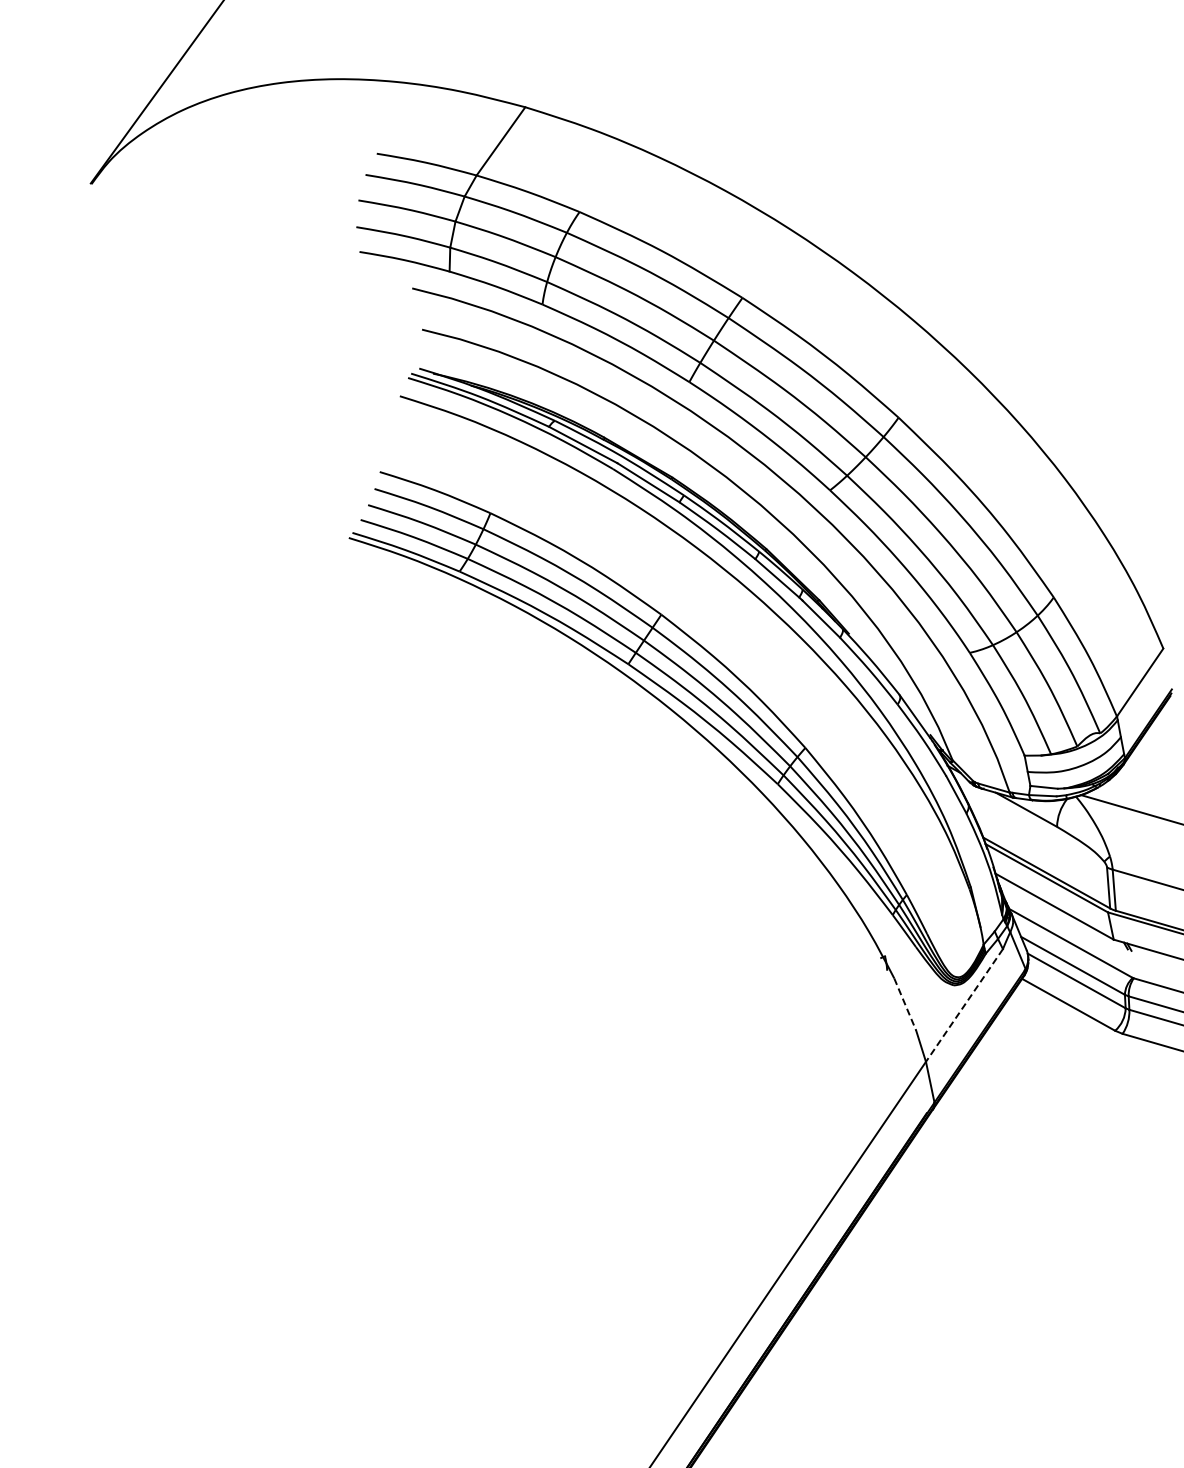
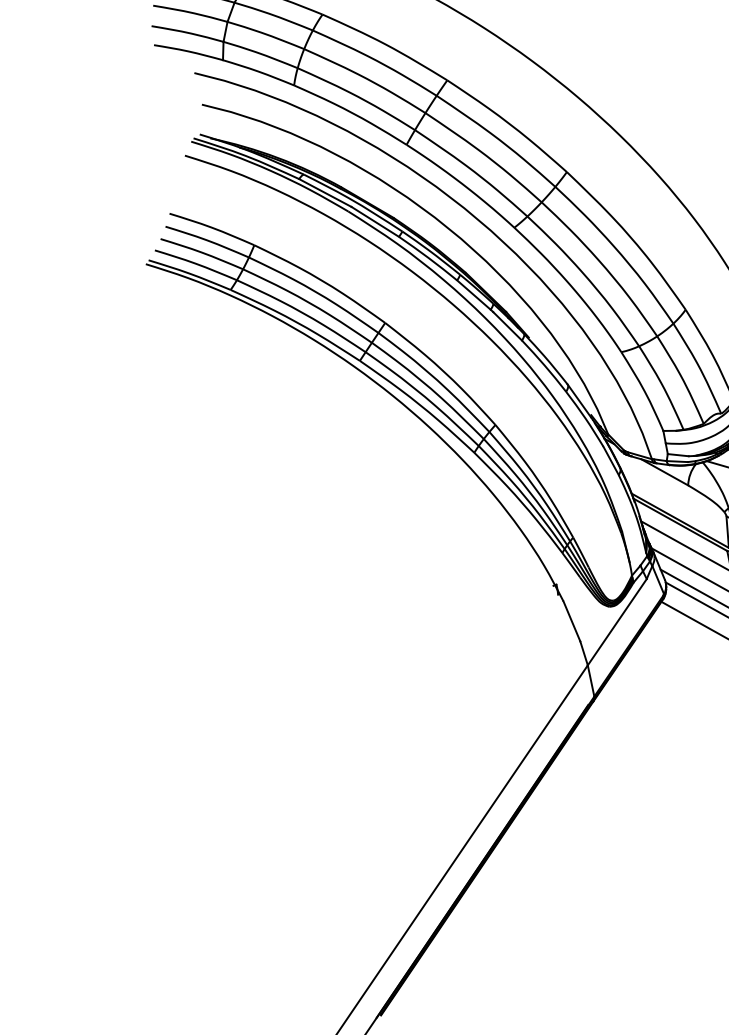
line: (905, 1004) -> (572, 621), dashed -> solid
line: (964, 1005) -> (617, 622), dashed -> solid

